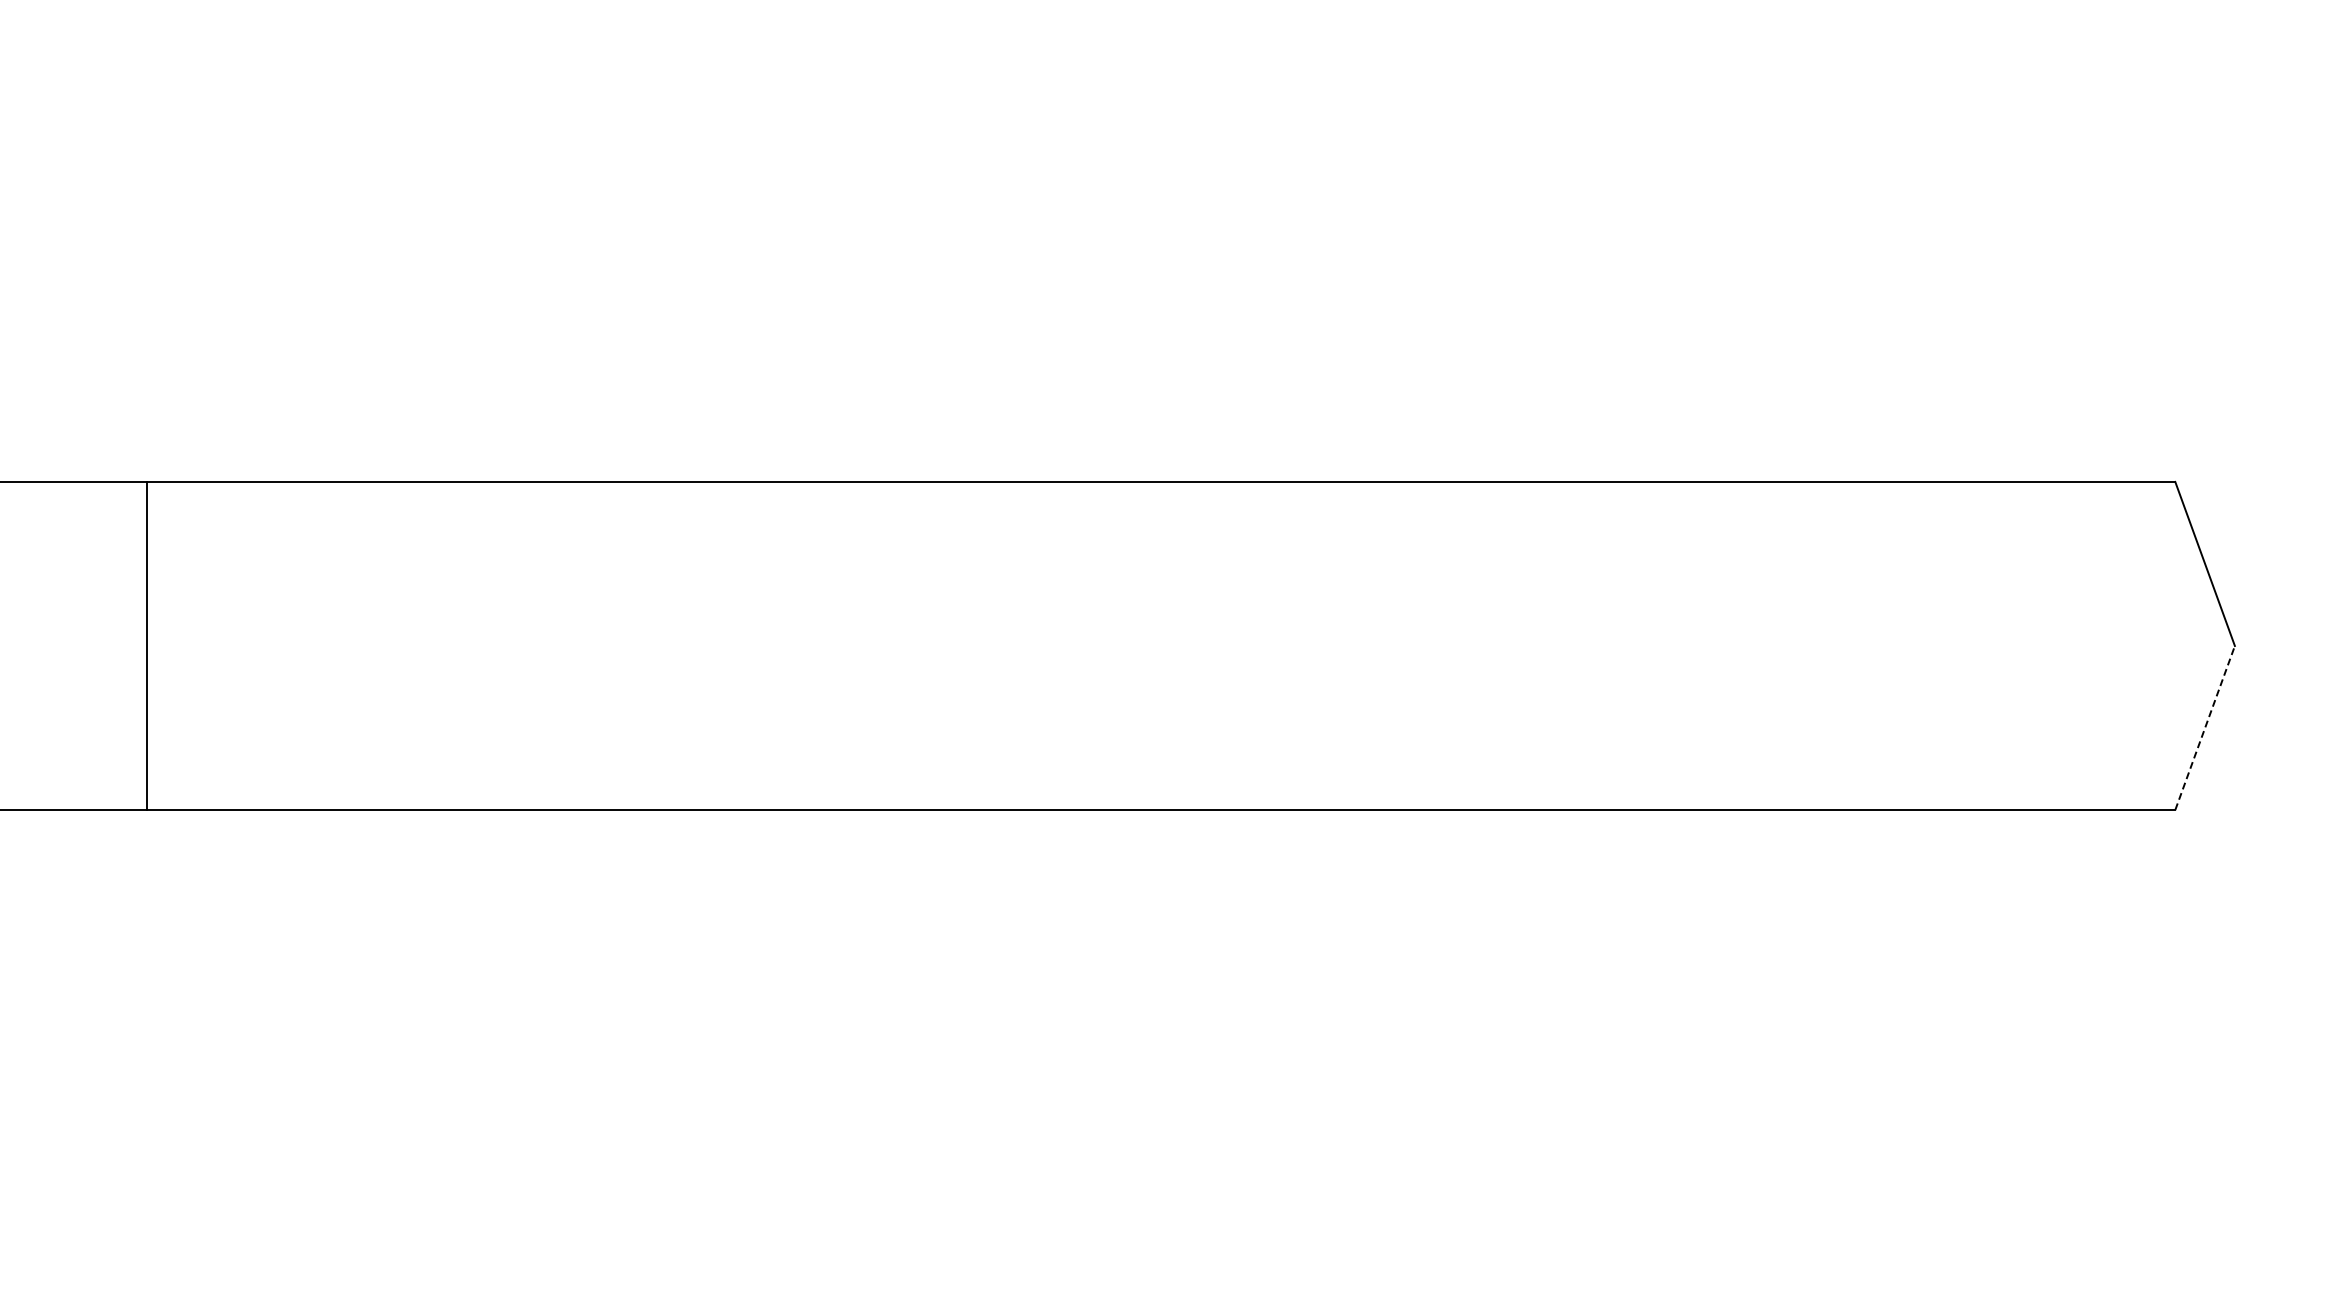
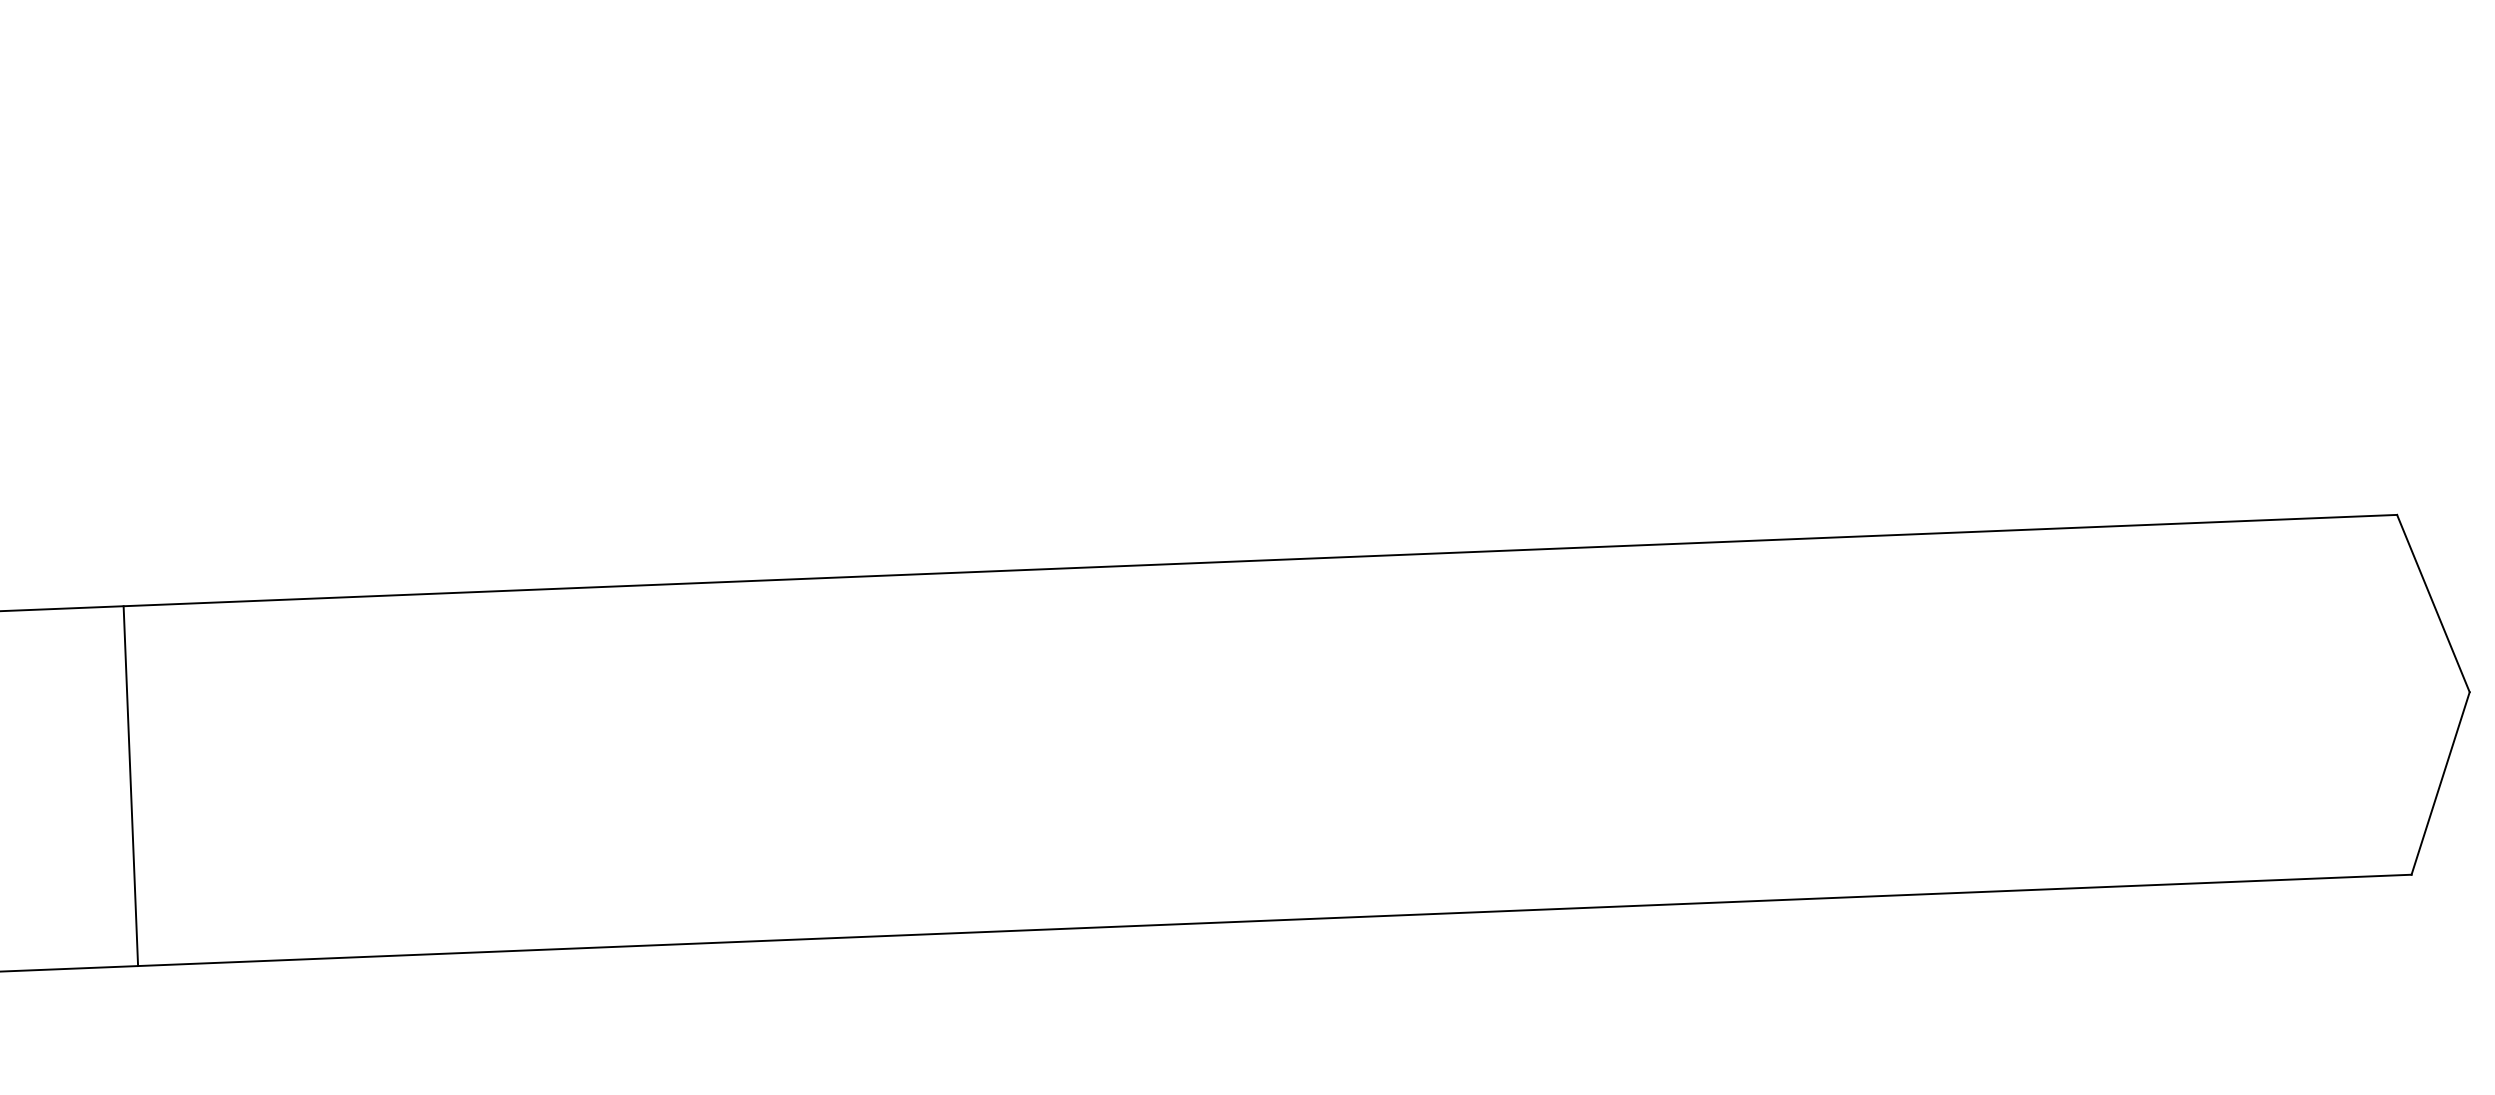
line: (147, 645) -> (131, 785), moved
line: (2205, 727) -> (2441, 782), dashed -> solid

